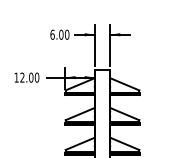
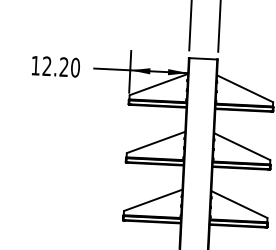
text: (31, 77) -> (64, 66), 12.00 -> 12.20

